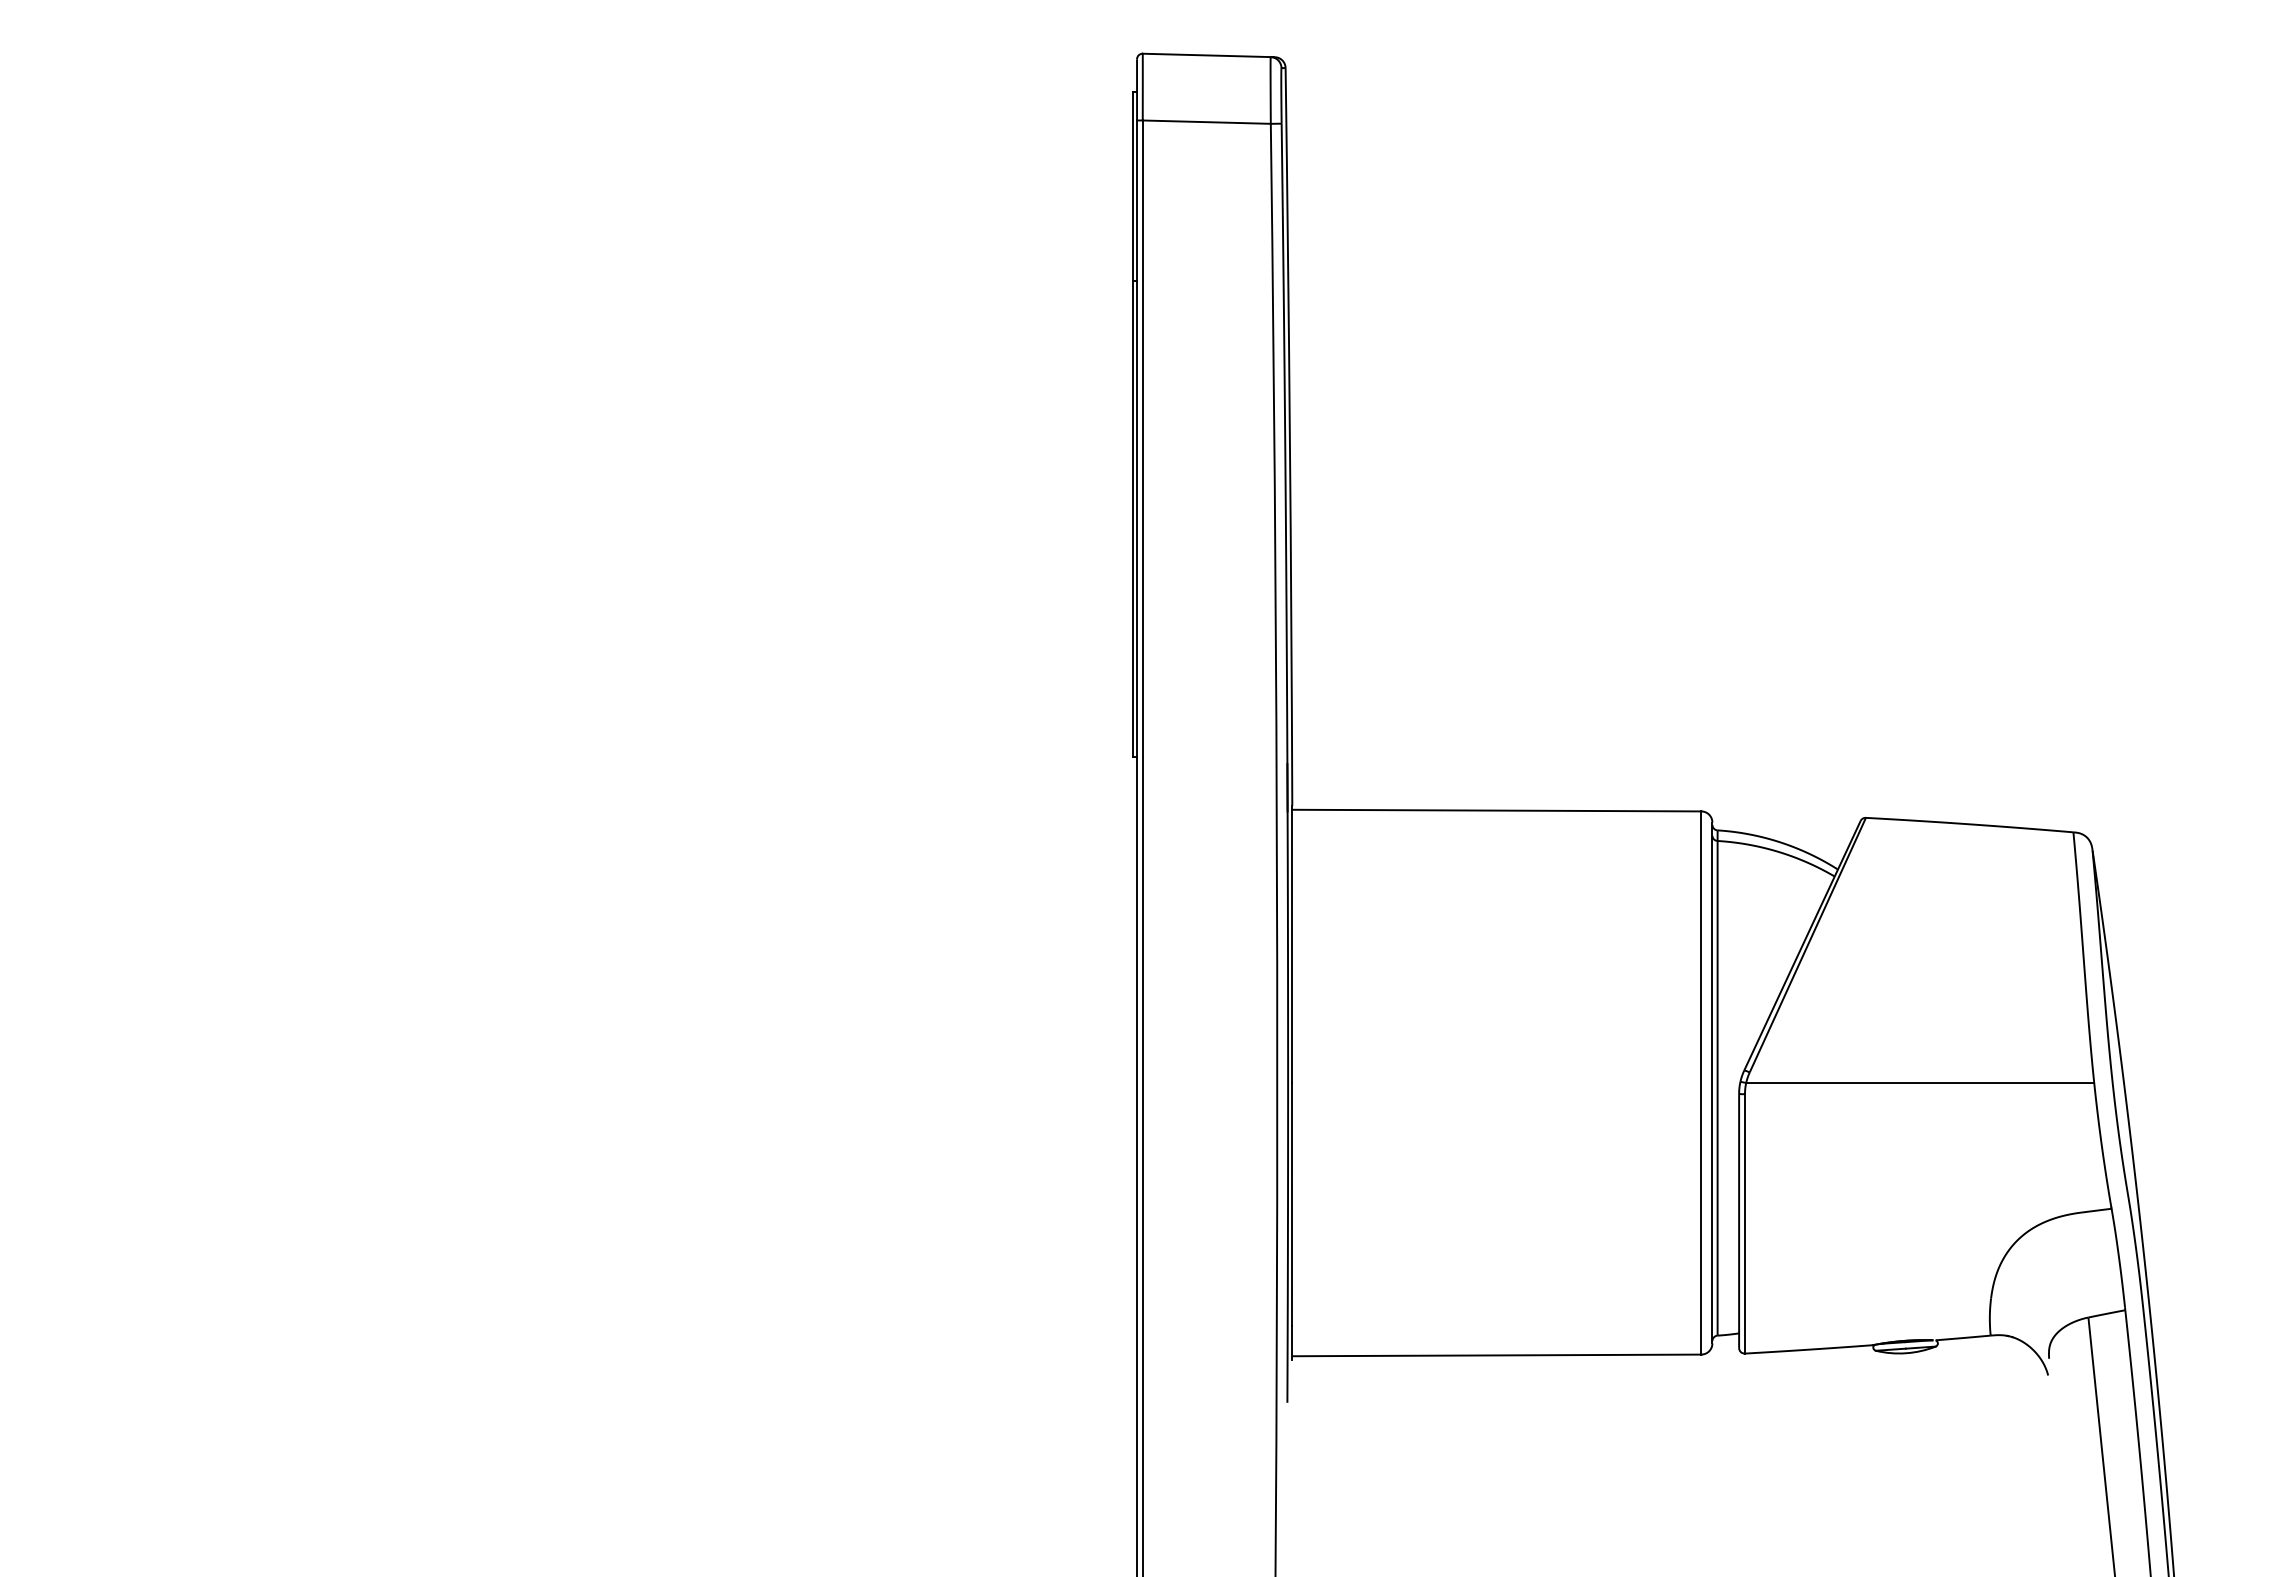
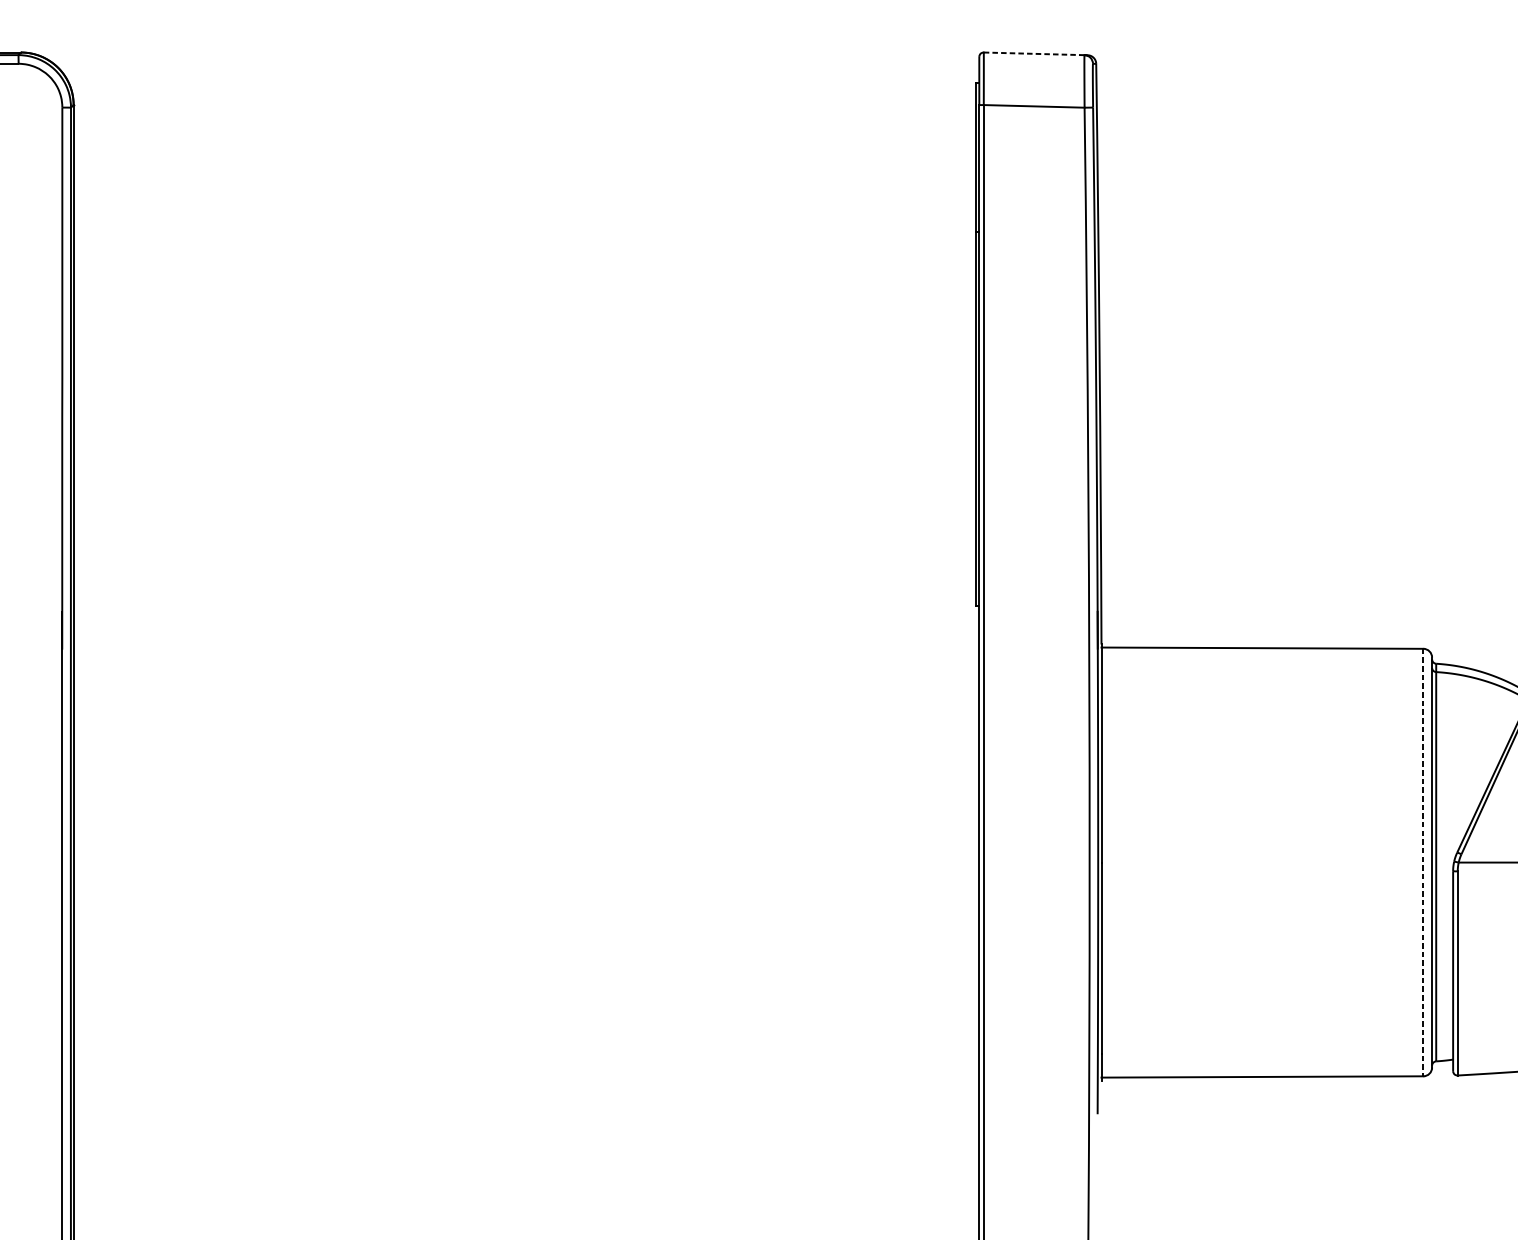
line: (1206, 55) -> (1033, 53), solid -> dashed
line: (1701, 1083) -> (1423, 862), solid -> dashed

